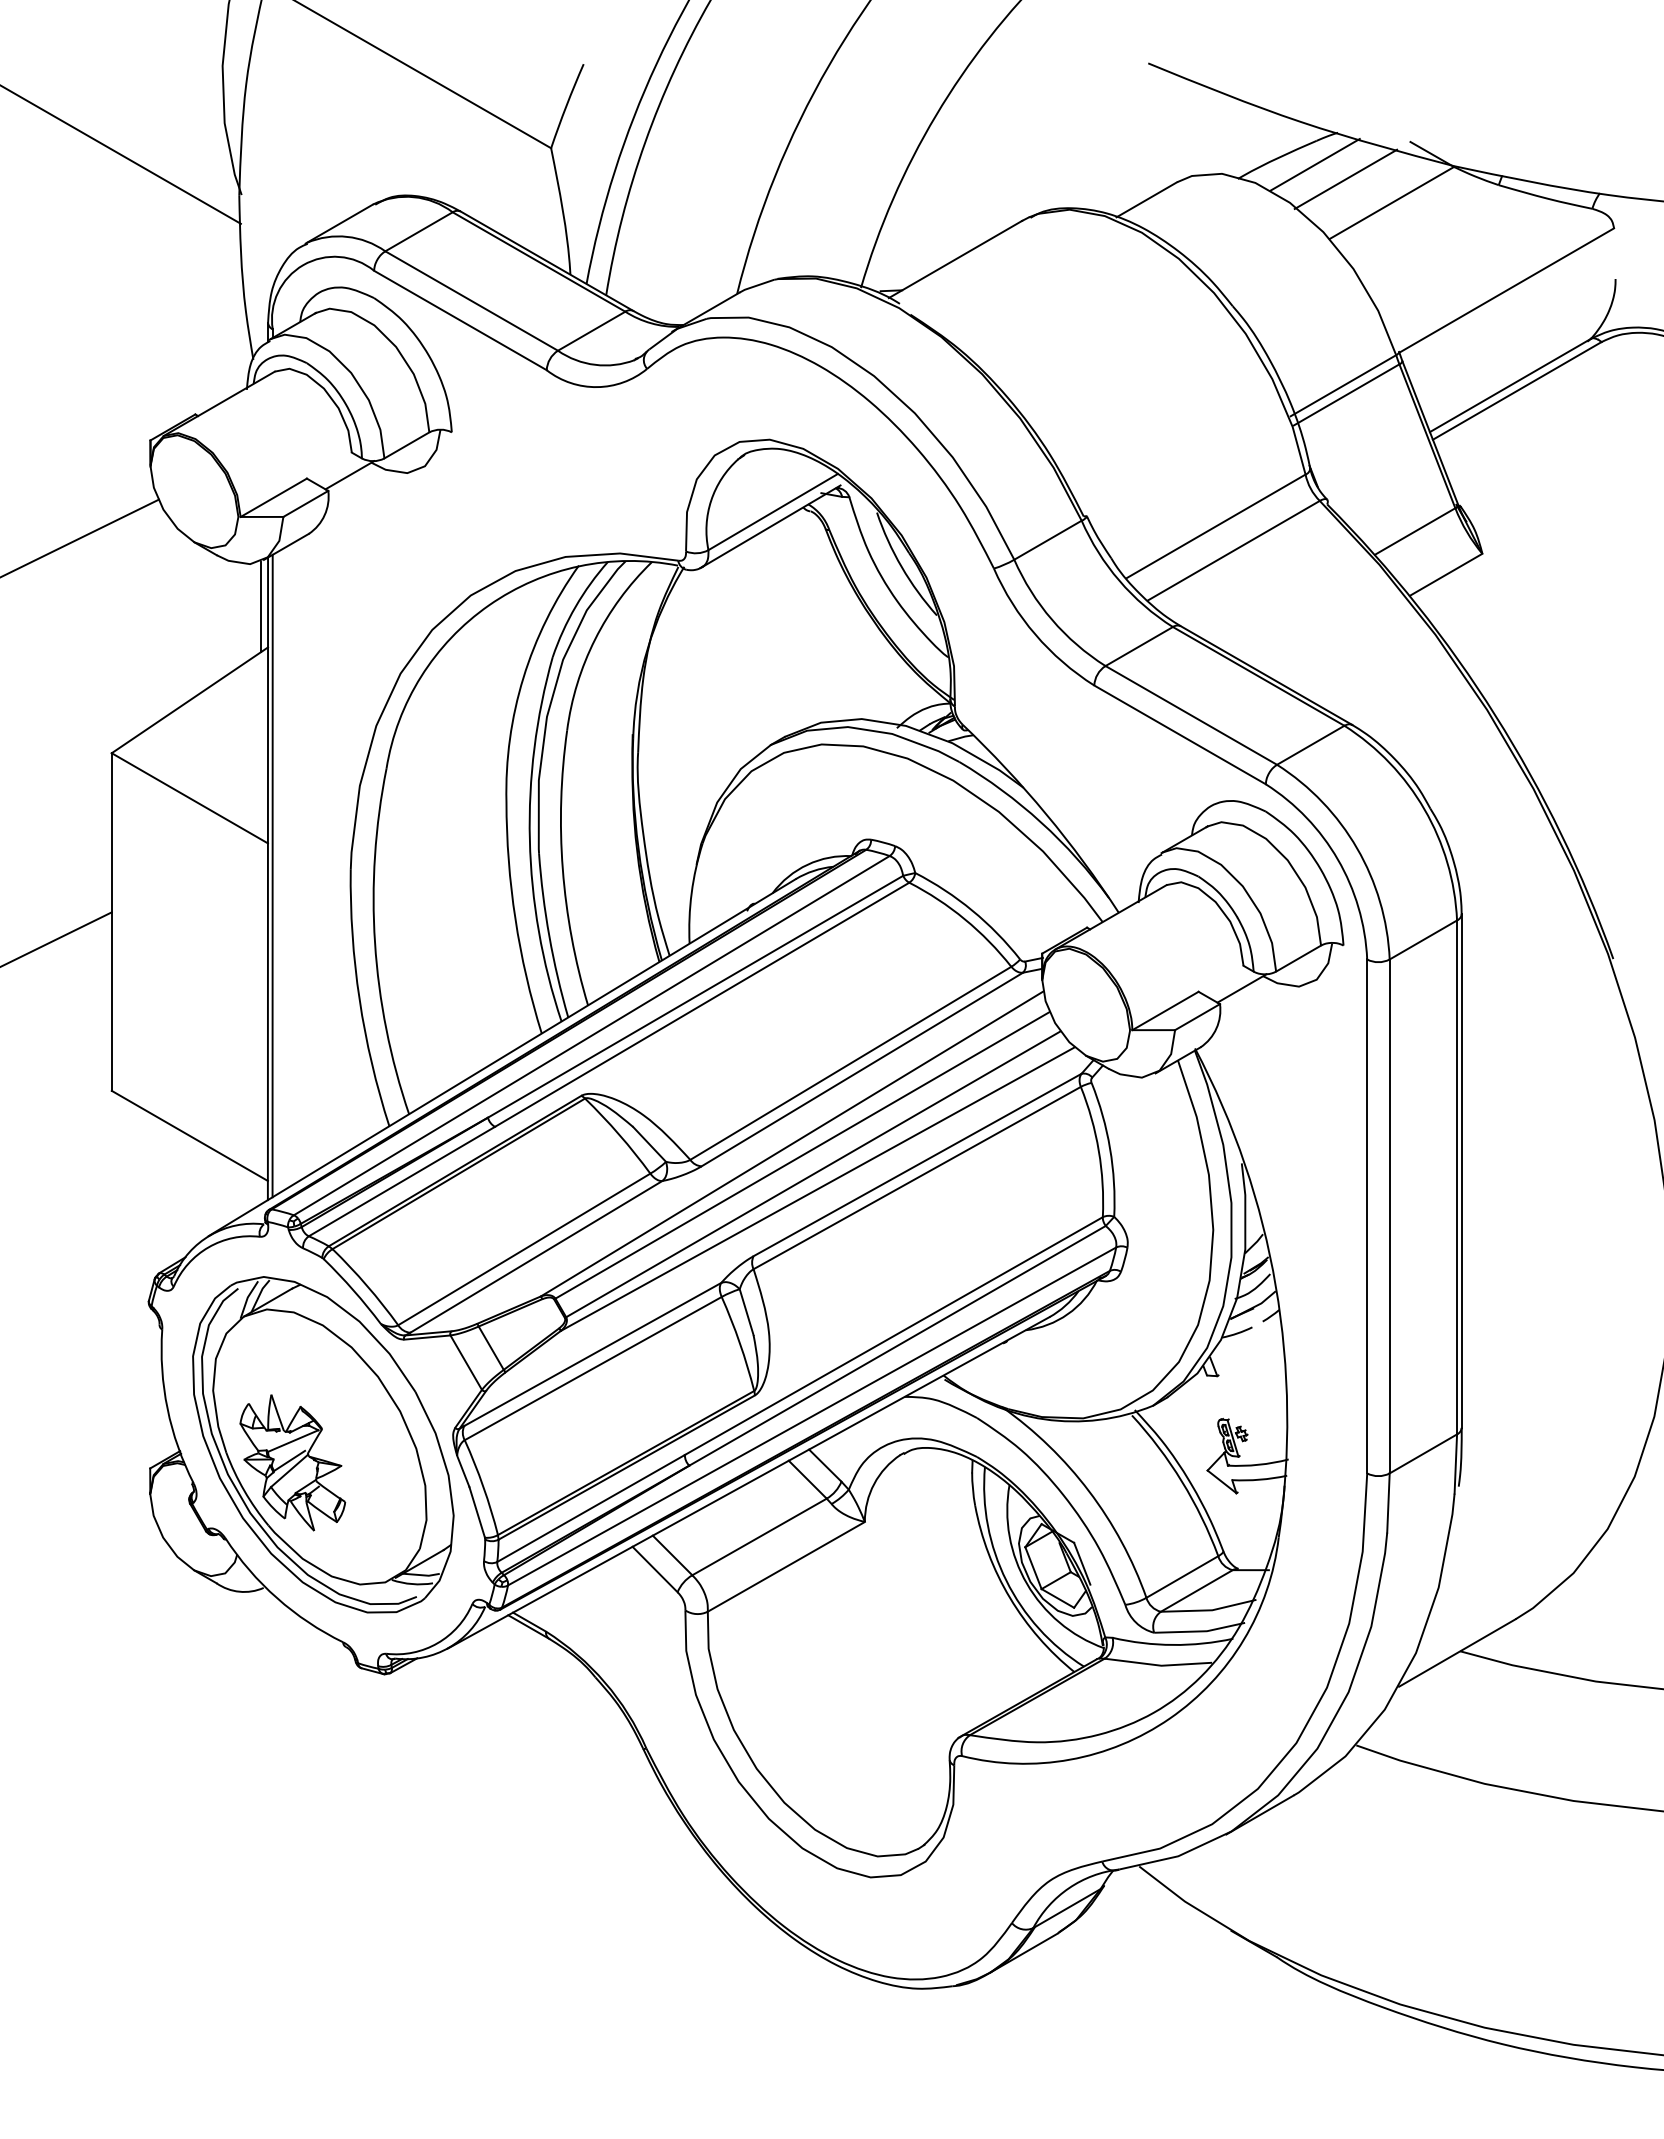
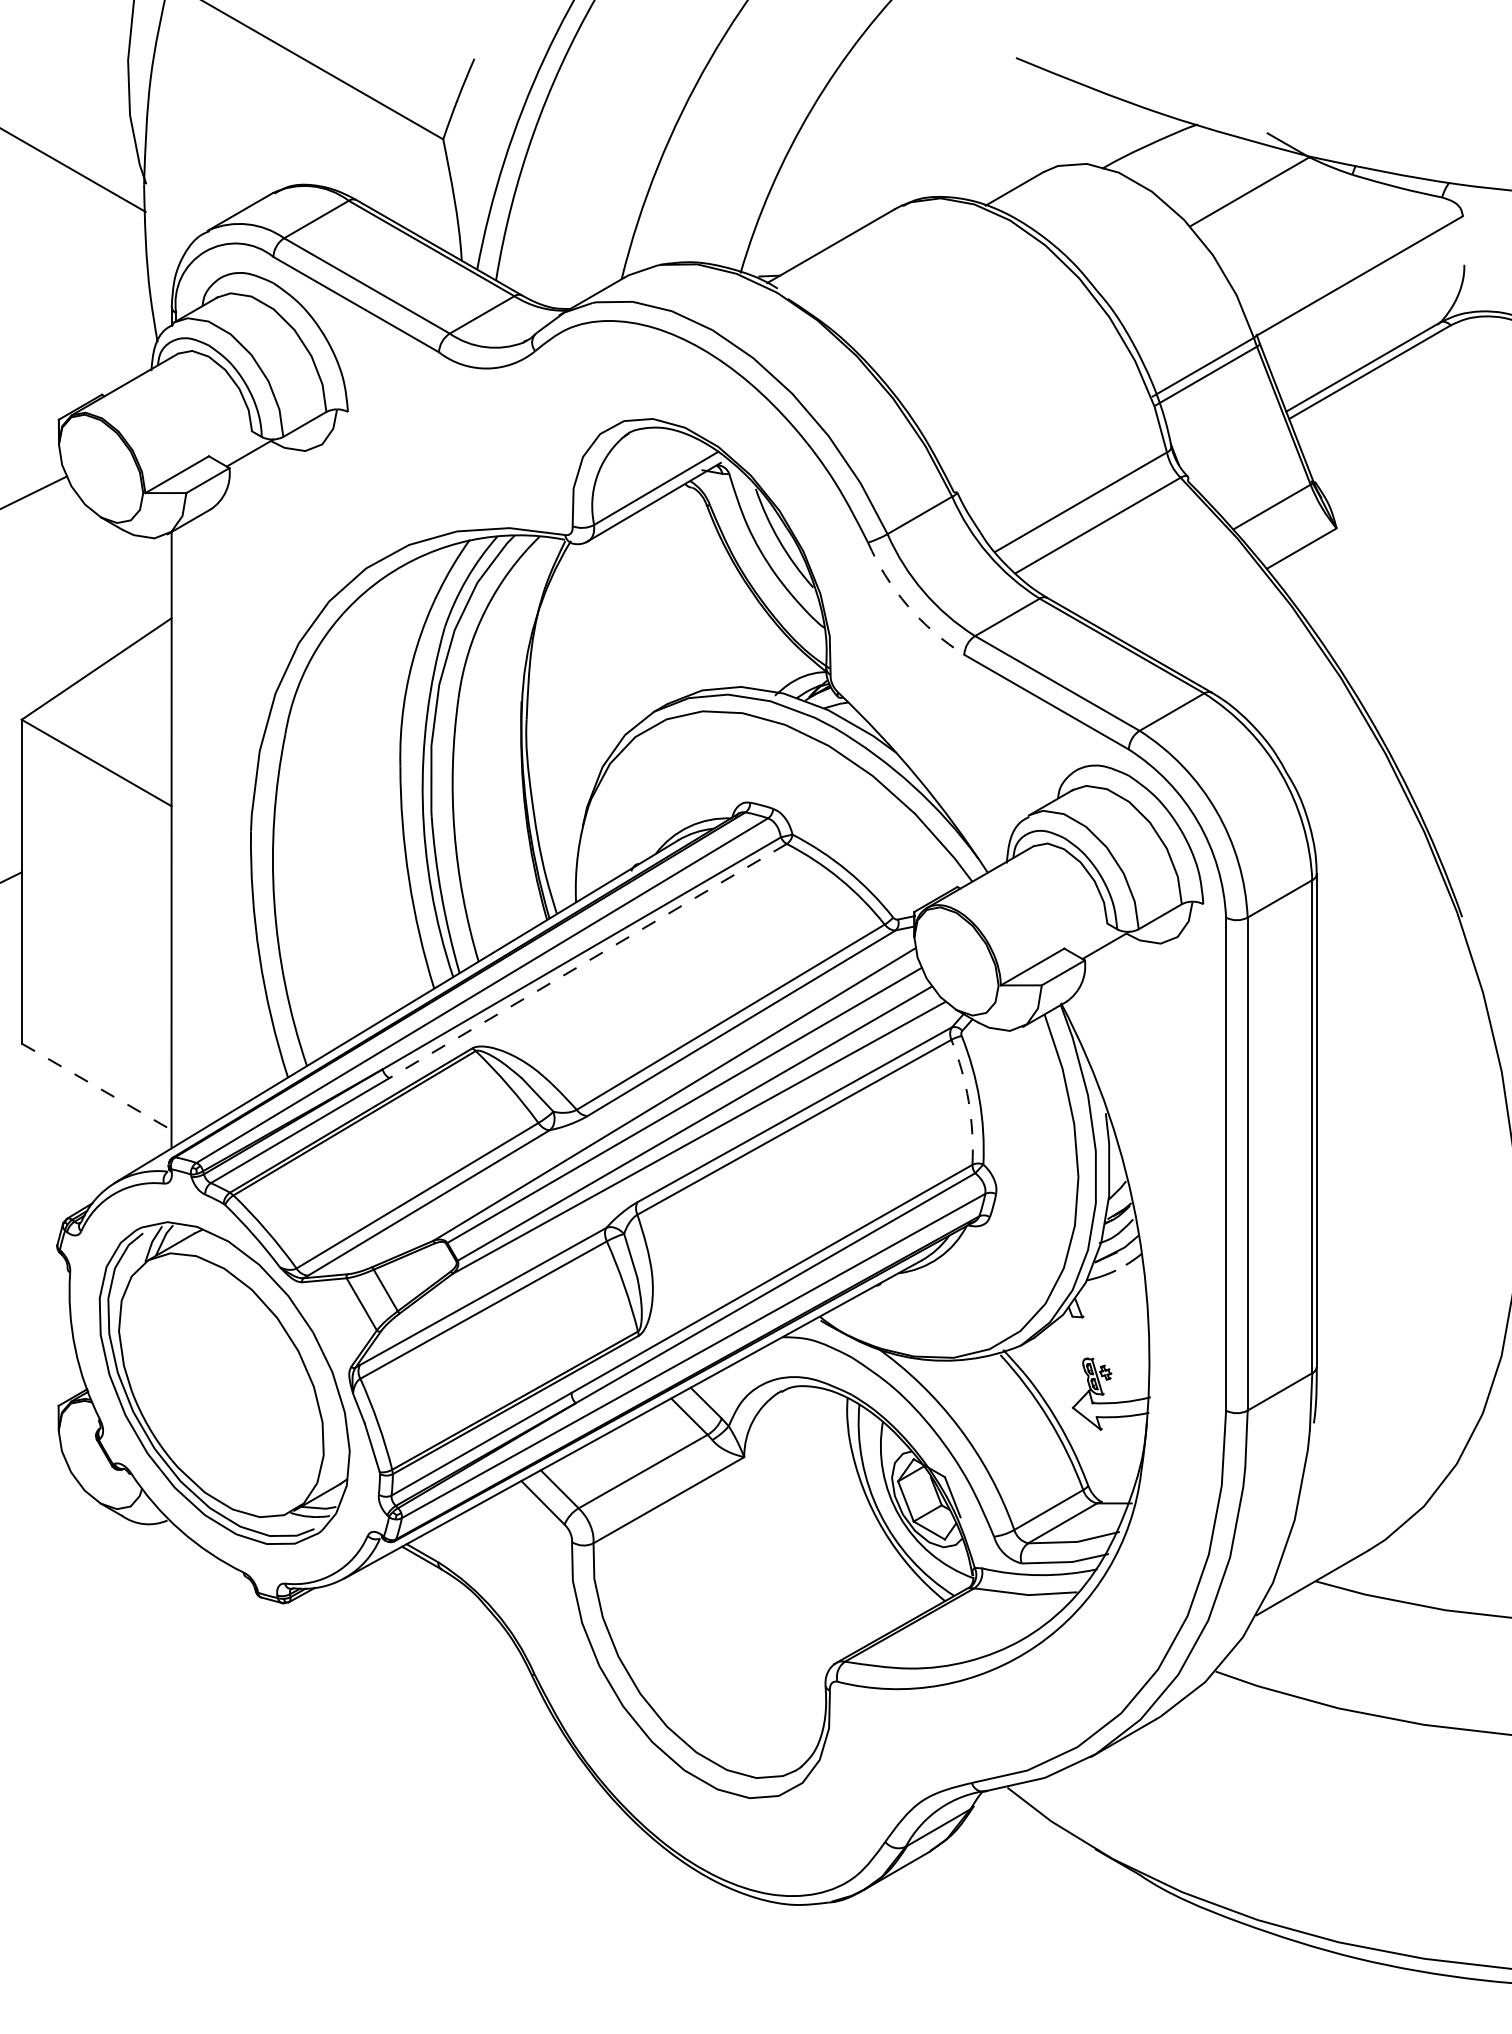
line: (1314, 164) -> (1175, 154), removed
line: (1345, 178) -> (1205, 168), removed
line: (260, 606) -> (164, 578), removed
arc: (1035, 634) -> (907, 605), solid -> dashed
line: (272, 875) -> (175, 837), removed
line: (701, 1005) -> (587, 961), solid -> dashed
line: (190, 1136) -> (97, 1087), solid -> dashed
arc: (1098, 1150) -> (968, 1100), solid -> dashed
part: (292, 1462) -> (195, 1400), removed

